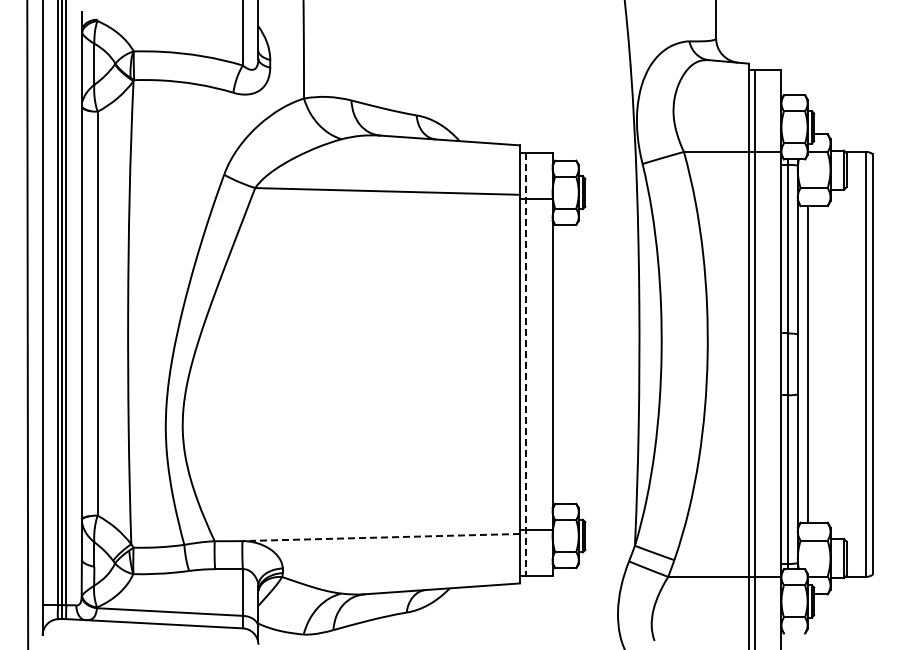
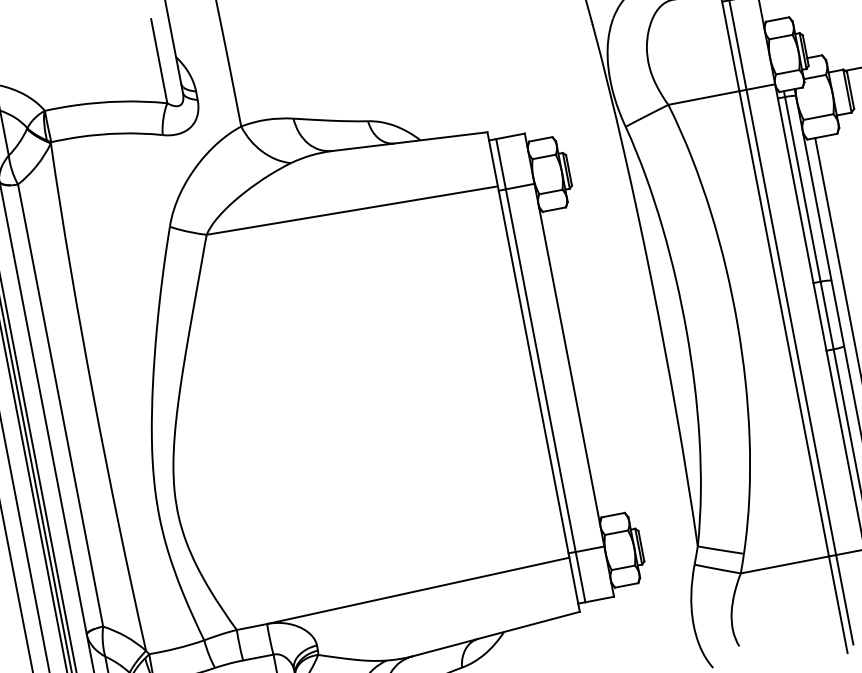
line: (526, 364) -> (540, 370), dashed -> solid
line: (381, 537) -> (418, 590), dashed -> solid

